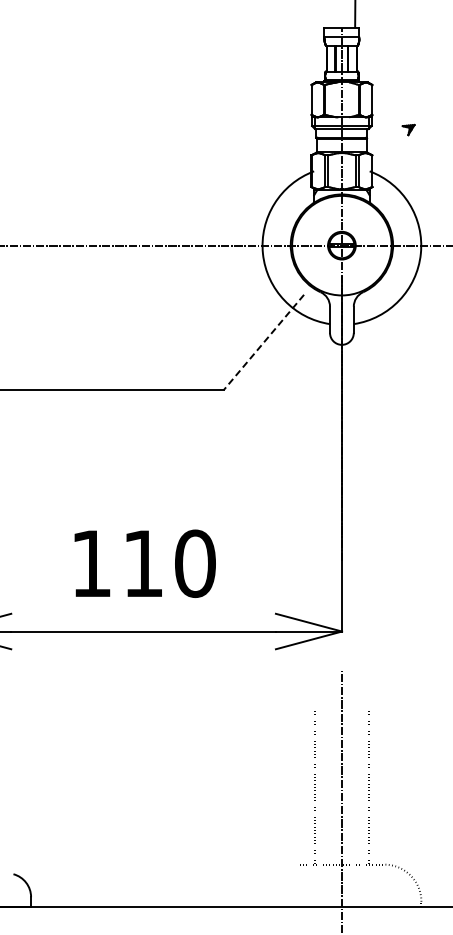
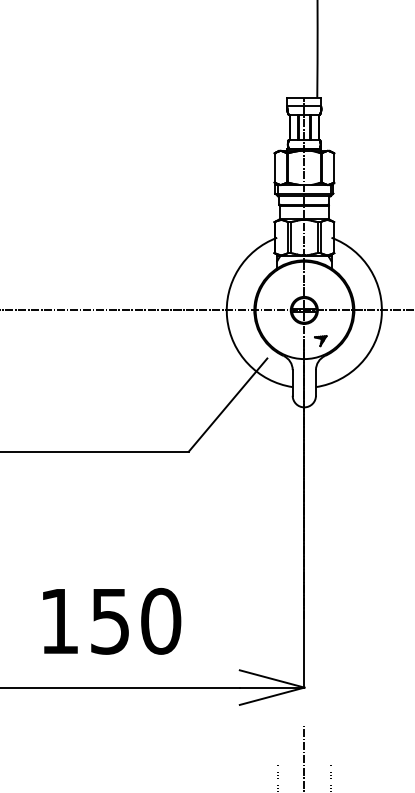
part: (408, 129) -> (320, 340), moved
line: (263, 342) -> (227, 405), dashed -> solid
text: (143, 564) -> (110, 622), 110 -> 150

